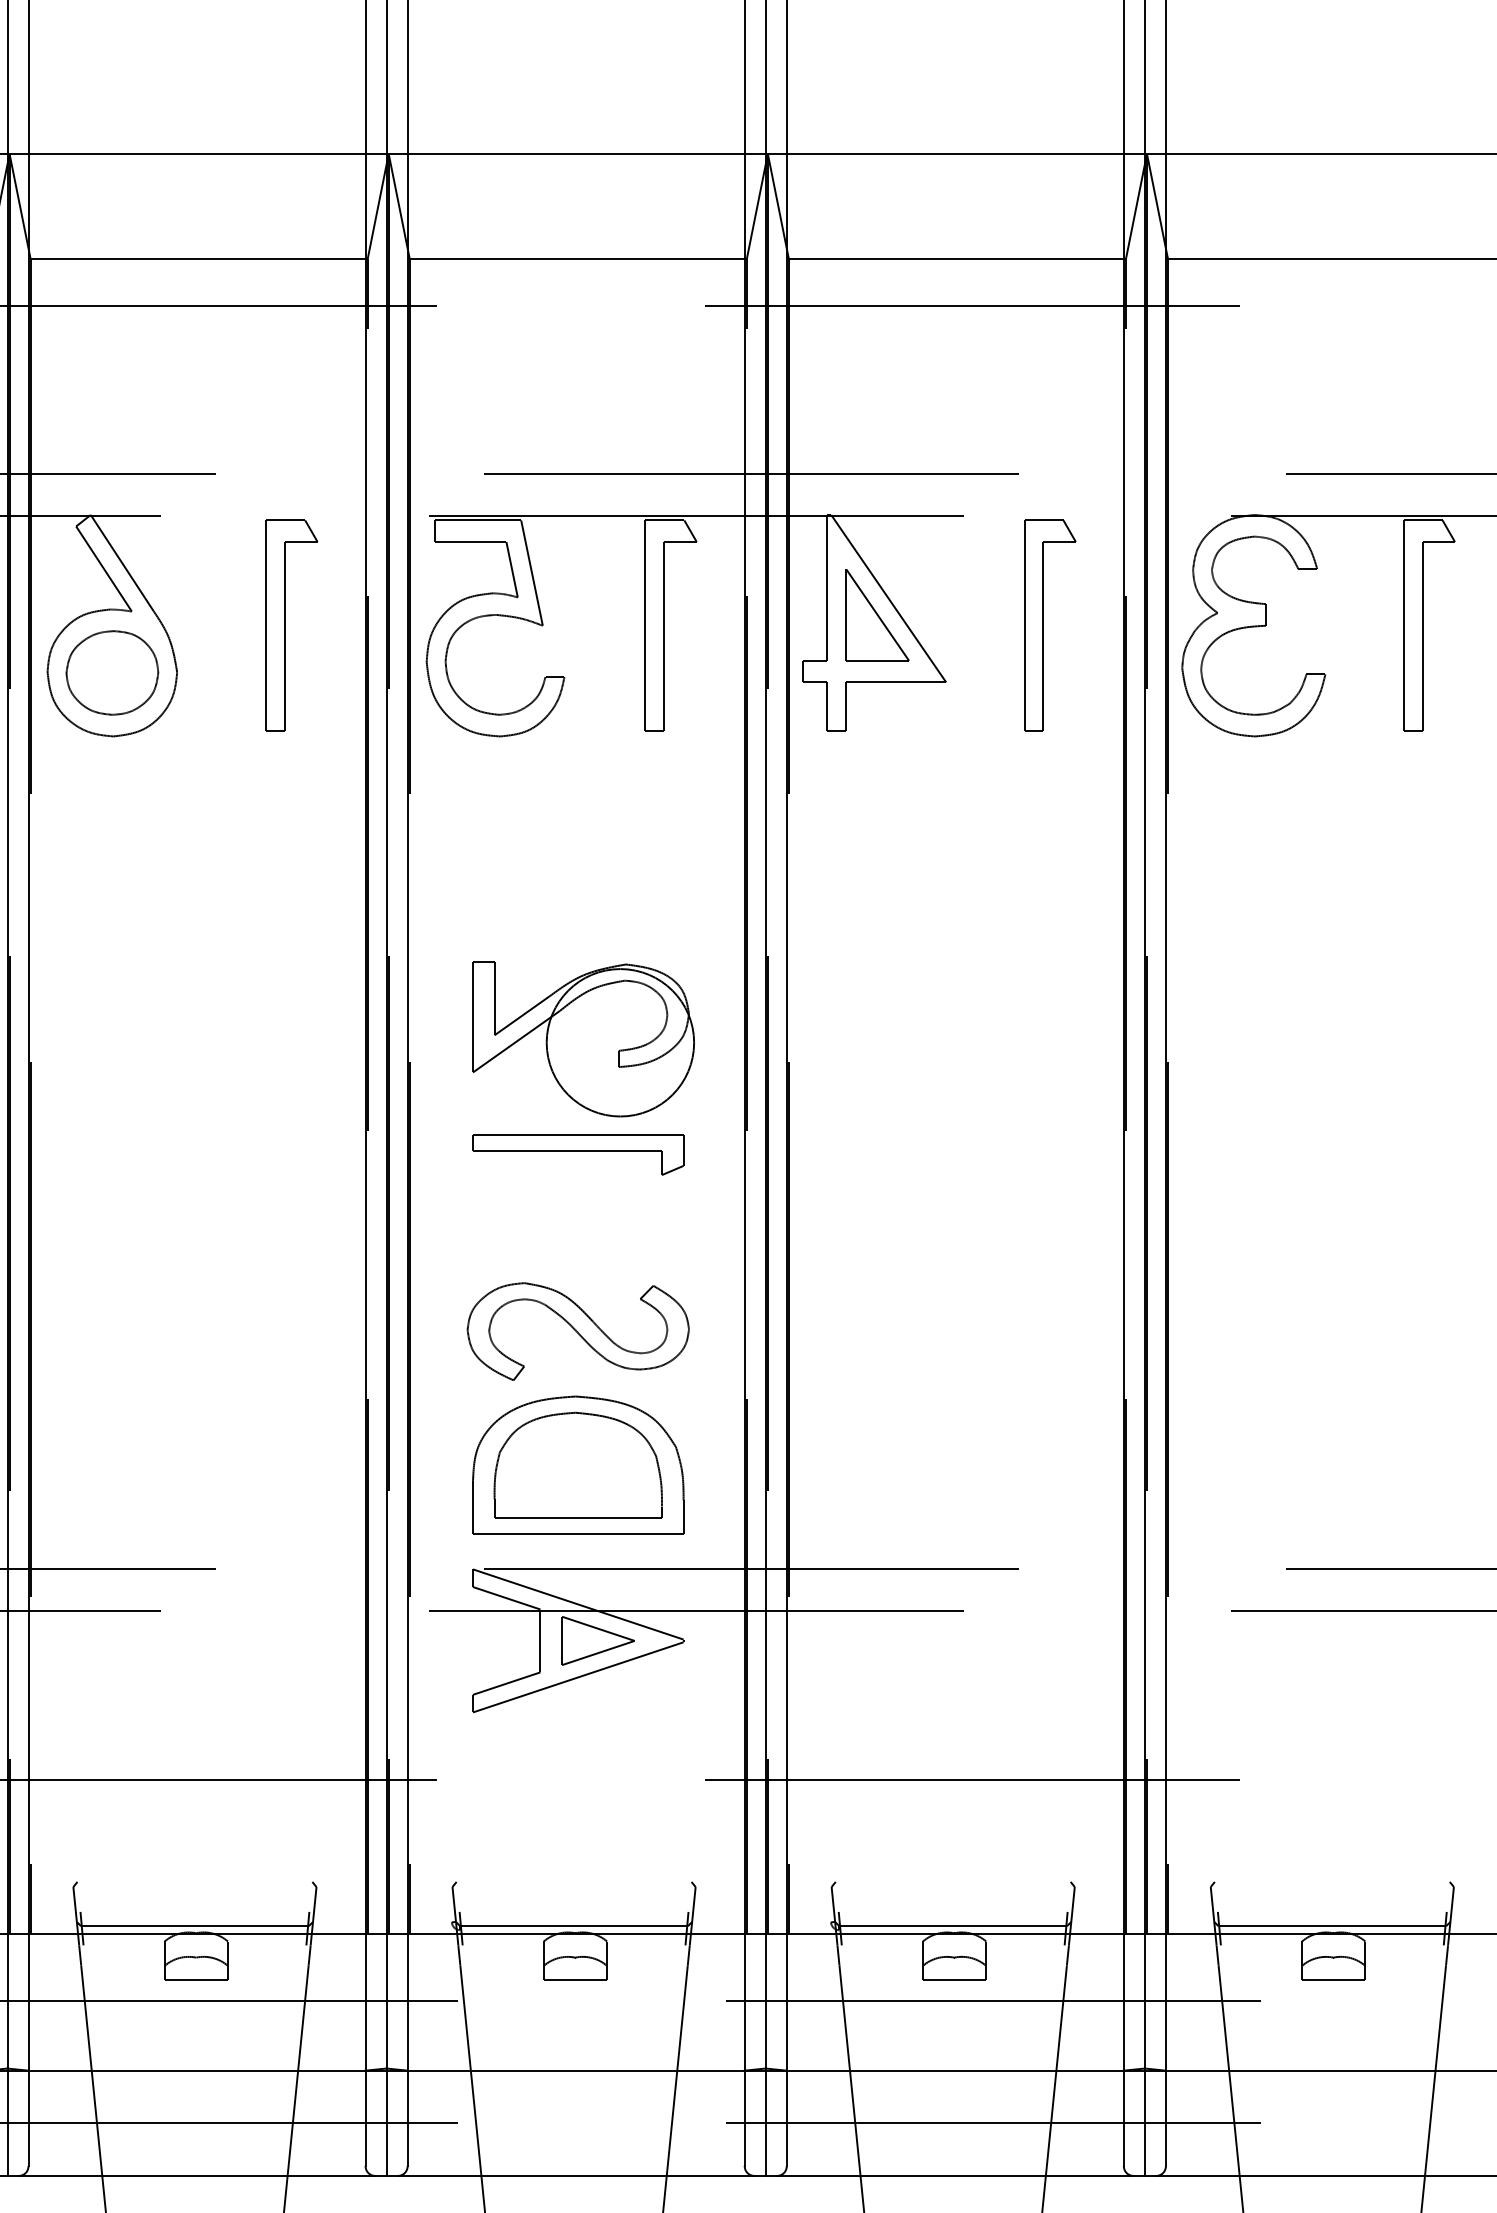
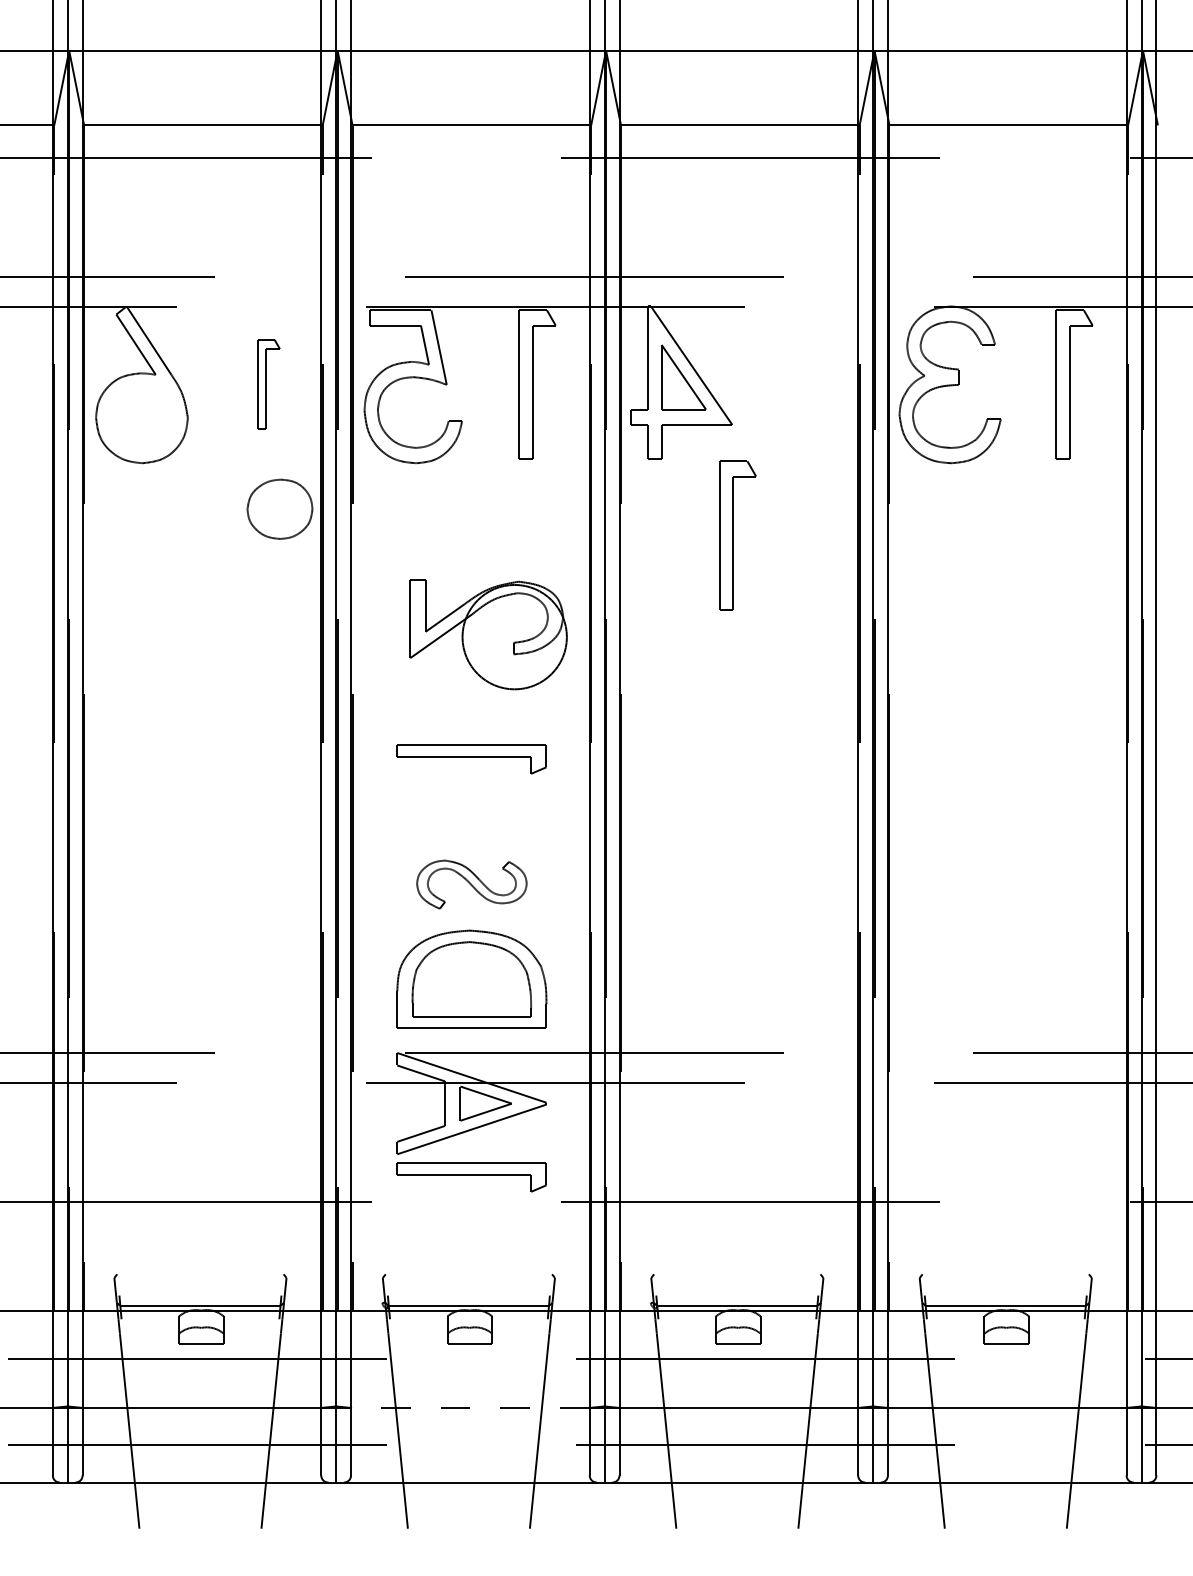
part: (291, 625) -> (268, 384), size x0.6
part: (1049, 625) -> (737, 535), moved
part: (111, 671) -> (279, 508), moved
part: (583, 1039) -> (488, 634), moved
part: (577, 1331) -> (471, 884), size x0.7
part: (577, 1745) -> (471, 1177), added
line: (574, 2070) -> (469, 1407), solid -> dashed

